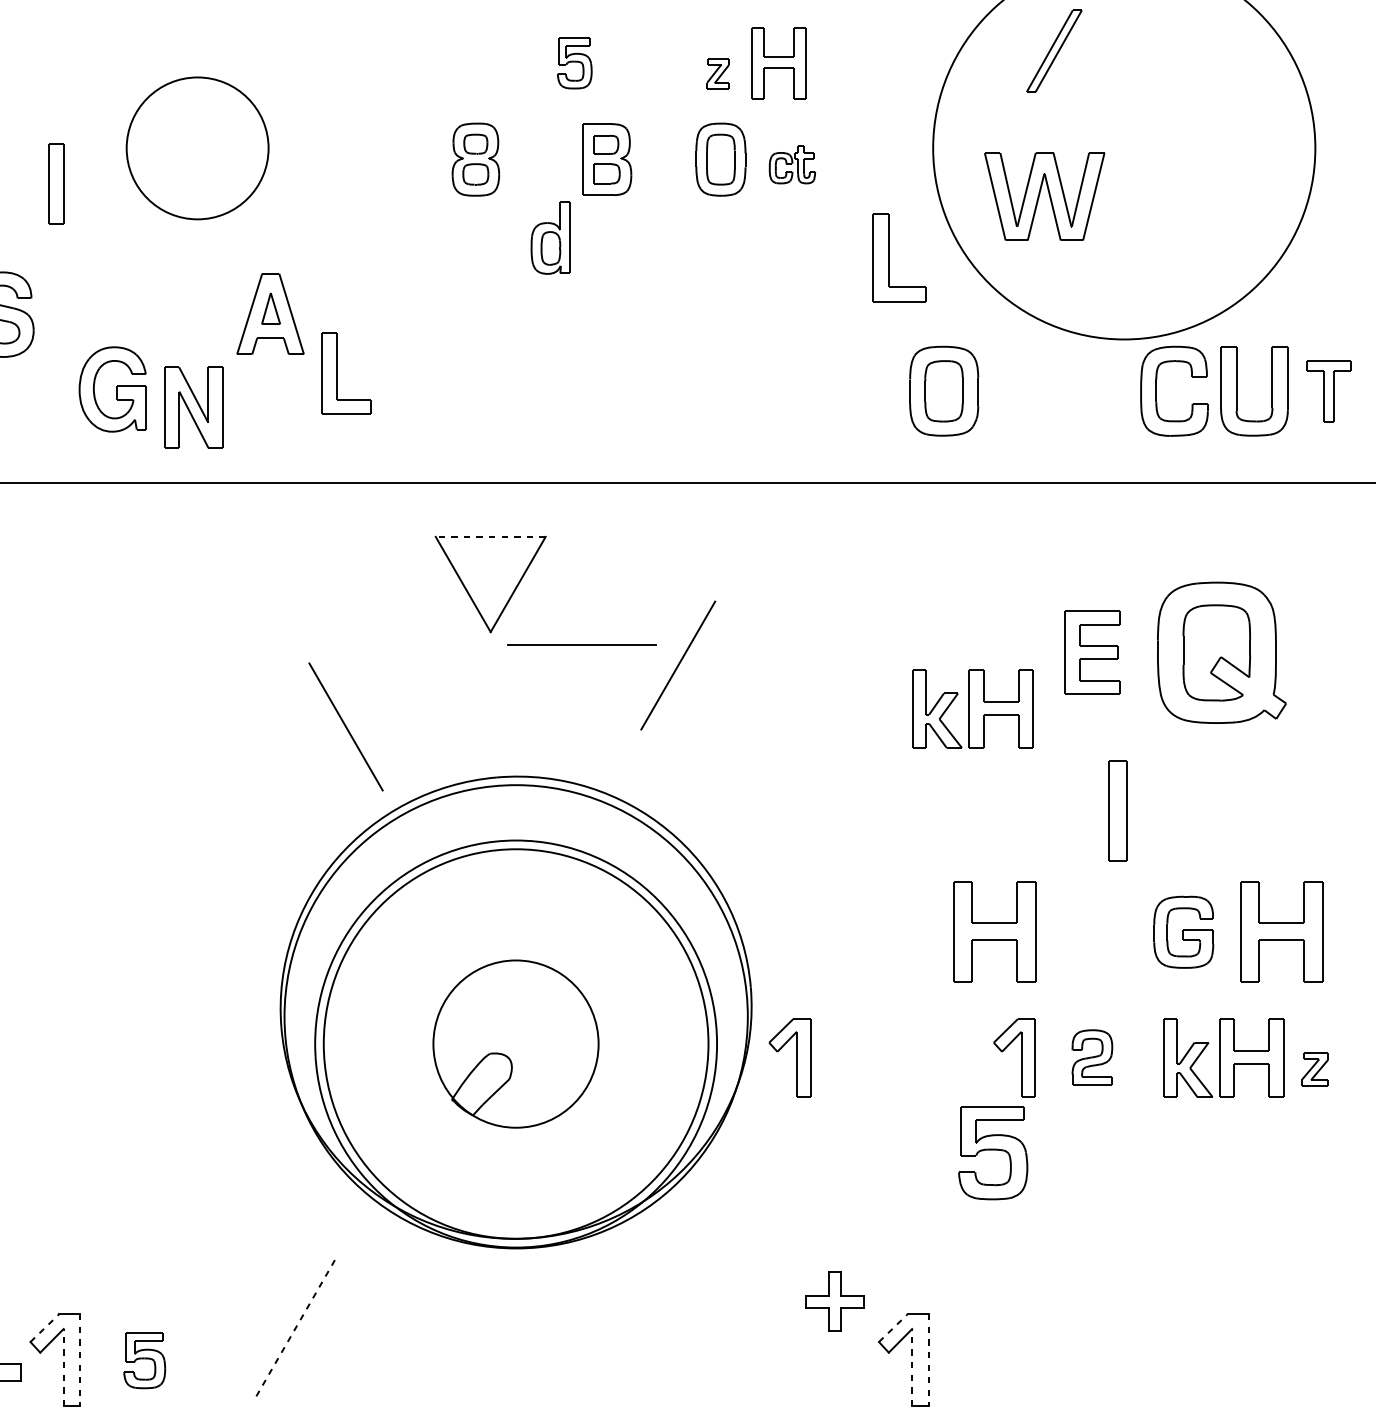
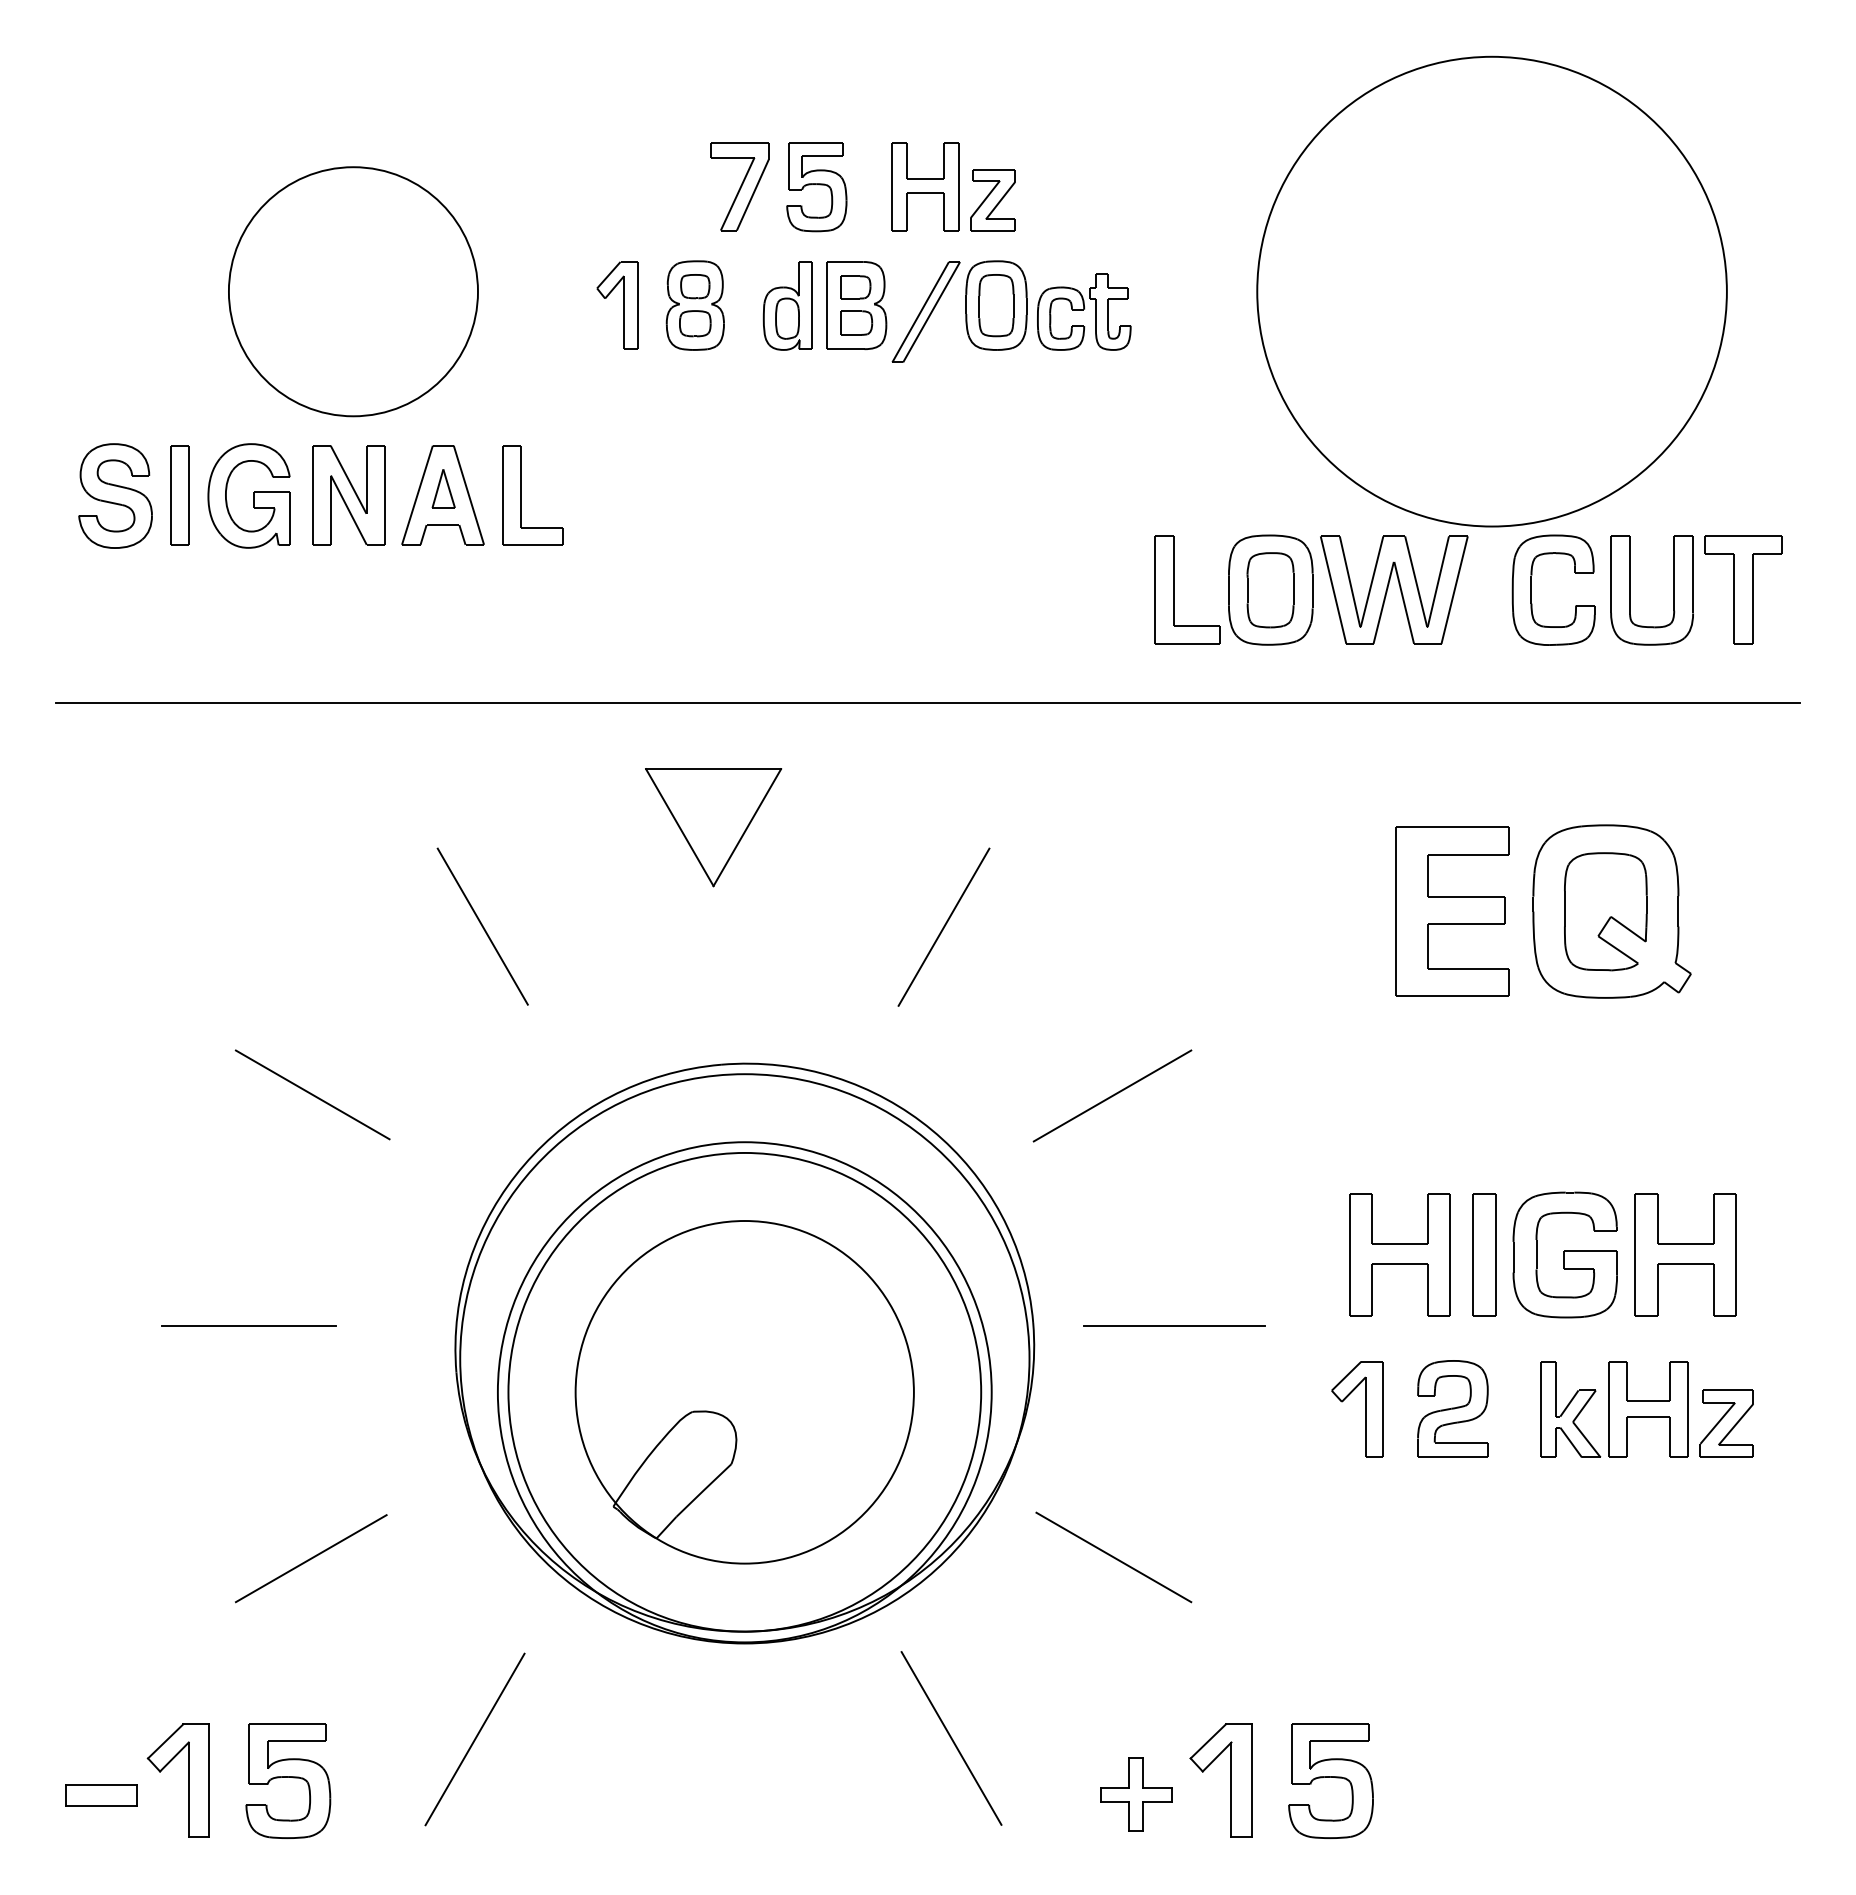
part: (1053, 50) -> (925, 311), moved
part: (511, 62) -> (739, 186), added
part: (778, 62) -> (925, 186), moved
part: (574, 63) -> (816, 187), size x1.43
part: (717, 74) -> (992, 200), size x1.67
circle: (197, 148) -> (353, 291), size x1.43
part: (412, 159) -> (617, 305), added
part: (792, 164) -> (1084, 311), size x1.67
part: (56, 184) -> (179, 495), moved
part: (1044, 196) -> (1394, 589), moved
part: (550, 237) -> (787, 305), moved
part: (889, 257) -> (1174, 589), moved
part: (336, 373) -> (521, 495), moved
part: (112, 389) -> (248, 495), moved
part: (1328, 390) -> (1743, 589), size x1.43
part: (193, 407) -> (348, 495), moved
line: (490, 537) -> (713, 769), dashed -> solid
line: (581, 644) -> (1174, 1325), moved
part: (1092, 652) -> (1452, 911), size x1.67
part: (973, 708) -> (1306, 980), removed
line: (345, 726) -> (482, 926), moved
line: (164, 801) -> (312, 1094), added
line: (815, 802) -> (1112, 1095), added
part: (1118, 810) -> (1484, 1254), moved
part: (994, 931) -> (1399, 1254), moved
part: (1183, 931) -> (1564, 1254), size x1.43
line: (112, 990) -> (248, 1326), added
part: (515, 1044) -> (744, 1392), size x1.67
part: (1092, 1057) -> (1452, 1408), size x1.43
part: (796, 1058) -> (1089, 1409), removed
part: (1315, 1069) -> (1726, 1423), size x1.67
part: (992, 1152) -> (1330, 1780), moved
line: (816, 1178) -> (1113, 1557), added
line: (162, 1179) -> (310, 1558), added
part: (834, 1301) -> (1136, 1794), moved
line: (684, 1325) -> (951, 1738), added
line: (296, 1326) -> (475, 1739), dashed -> solid
line: (44, 1328) -> (165, 1741), dashed -> solid
line: (893, 1328) -> (1208, 1741), dashed -> solid
part: (144, 1359) -> (288, 1780), size x1.67
line: (79, 1360) -> (208, 1781), dashed -> solid
line: (928, 1360) -> (1251, 1781), dashed -> solid
line: (63, 1367) -> (188, 1789), dashed -> solid
line: (912, 1367) -> (1231, 1789), dashed -> solid

